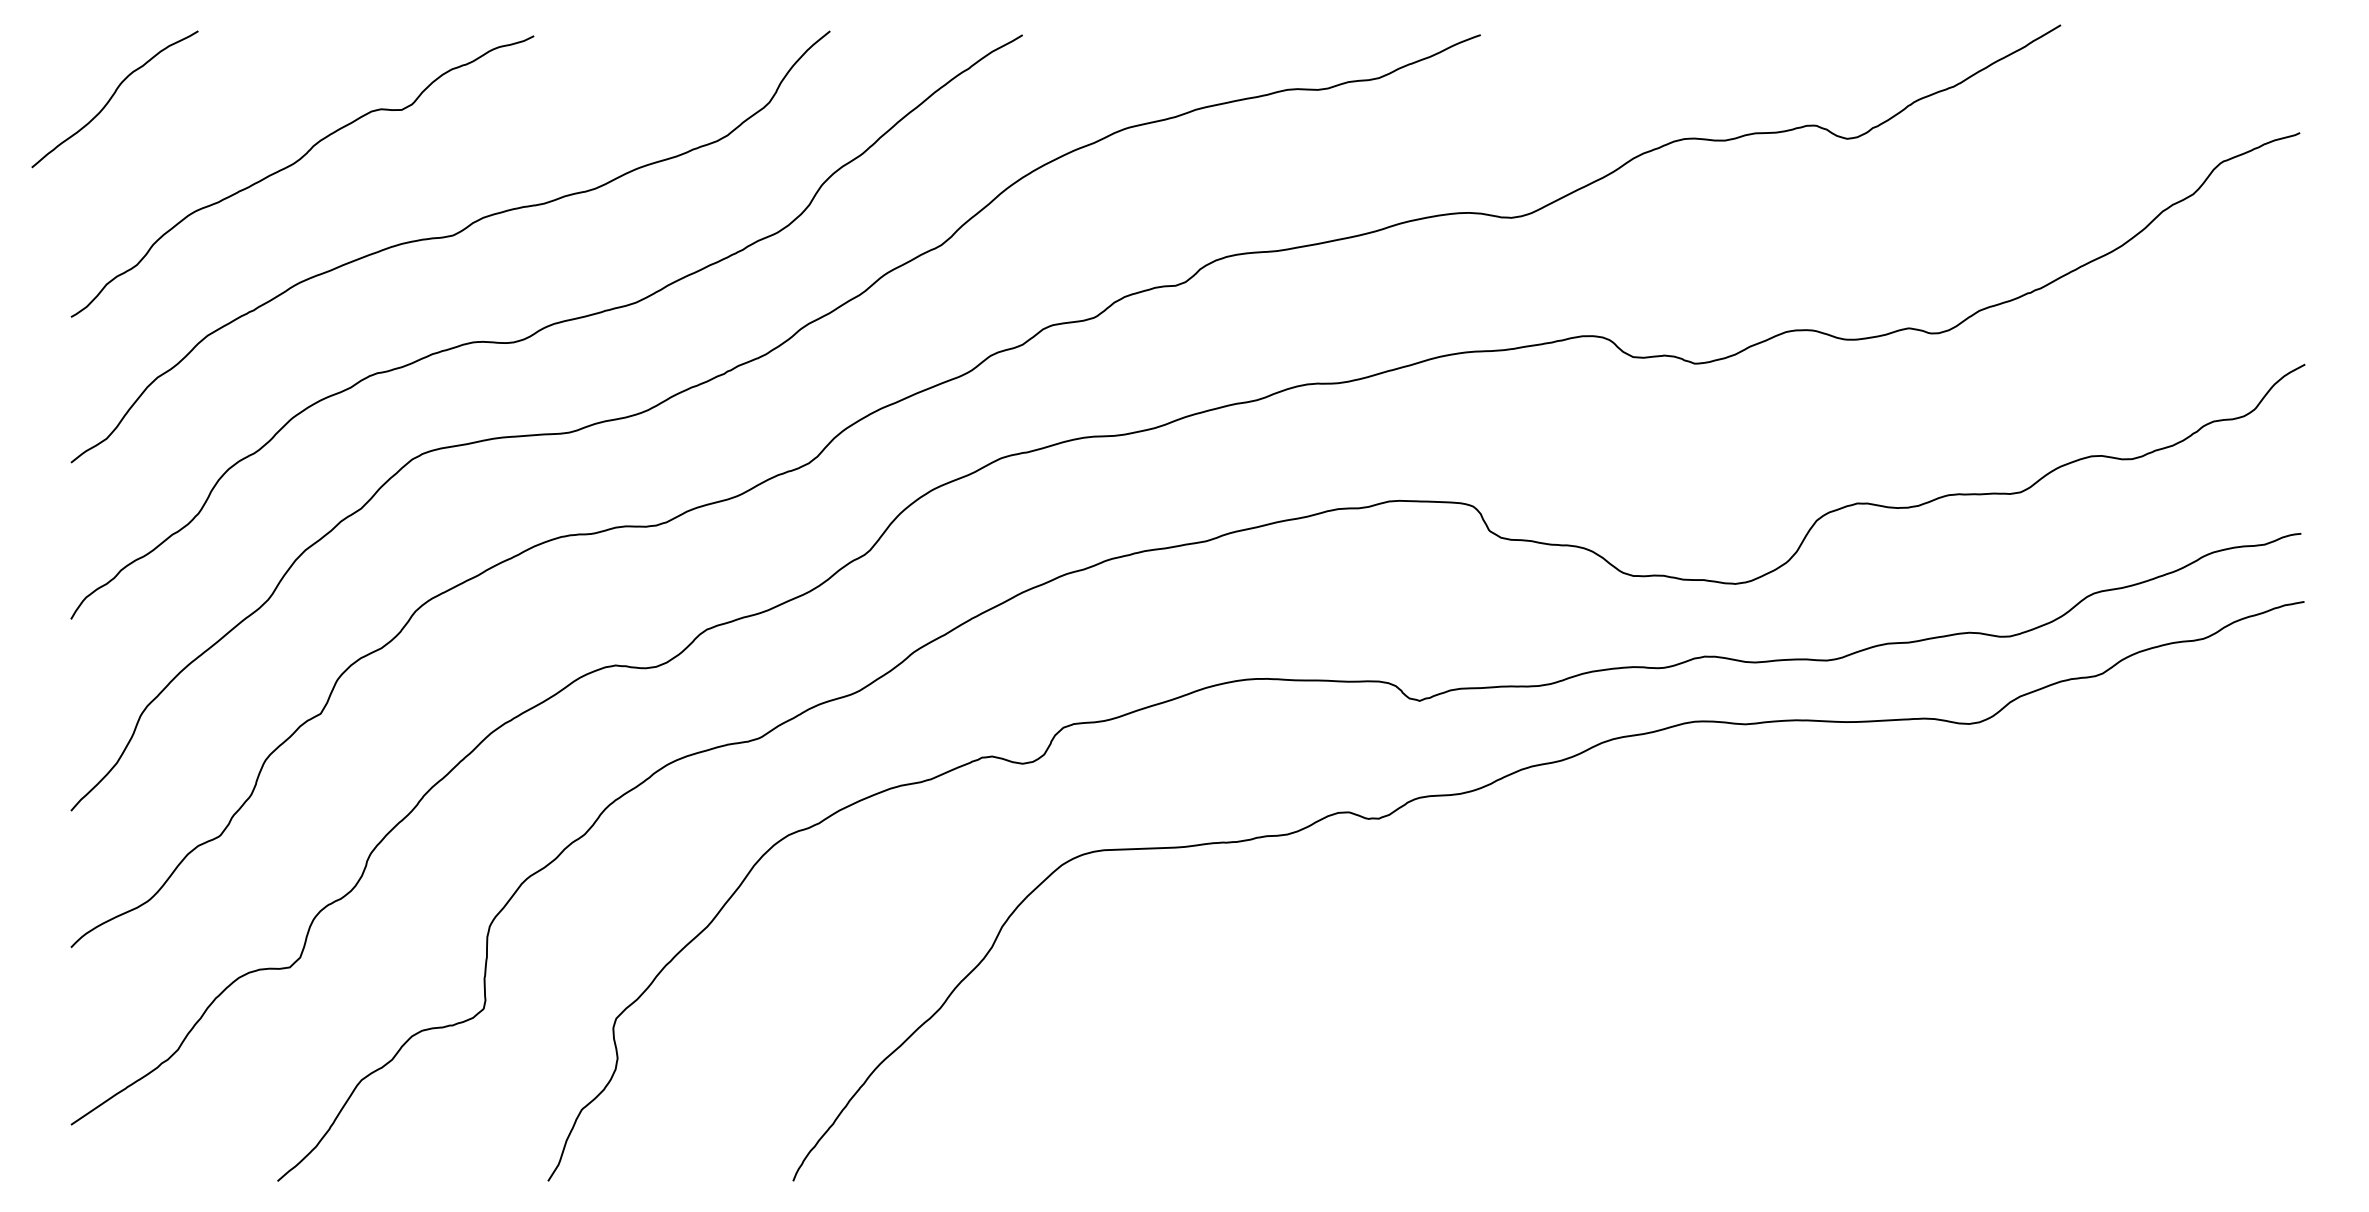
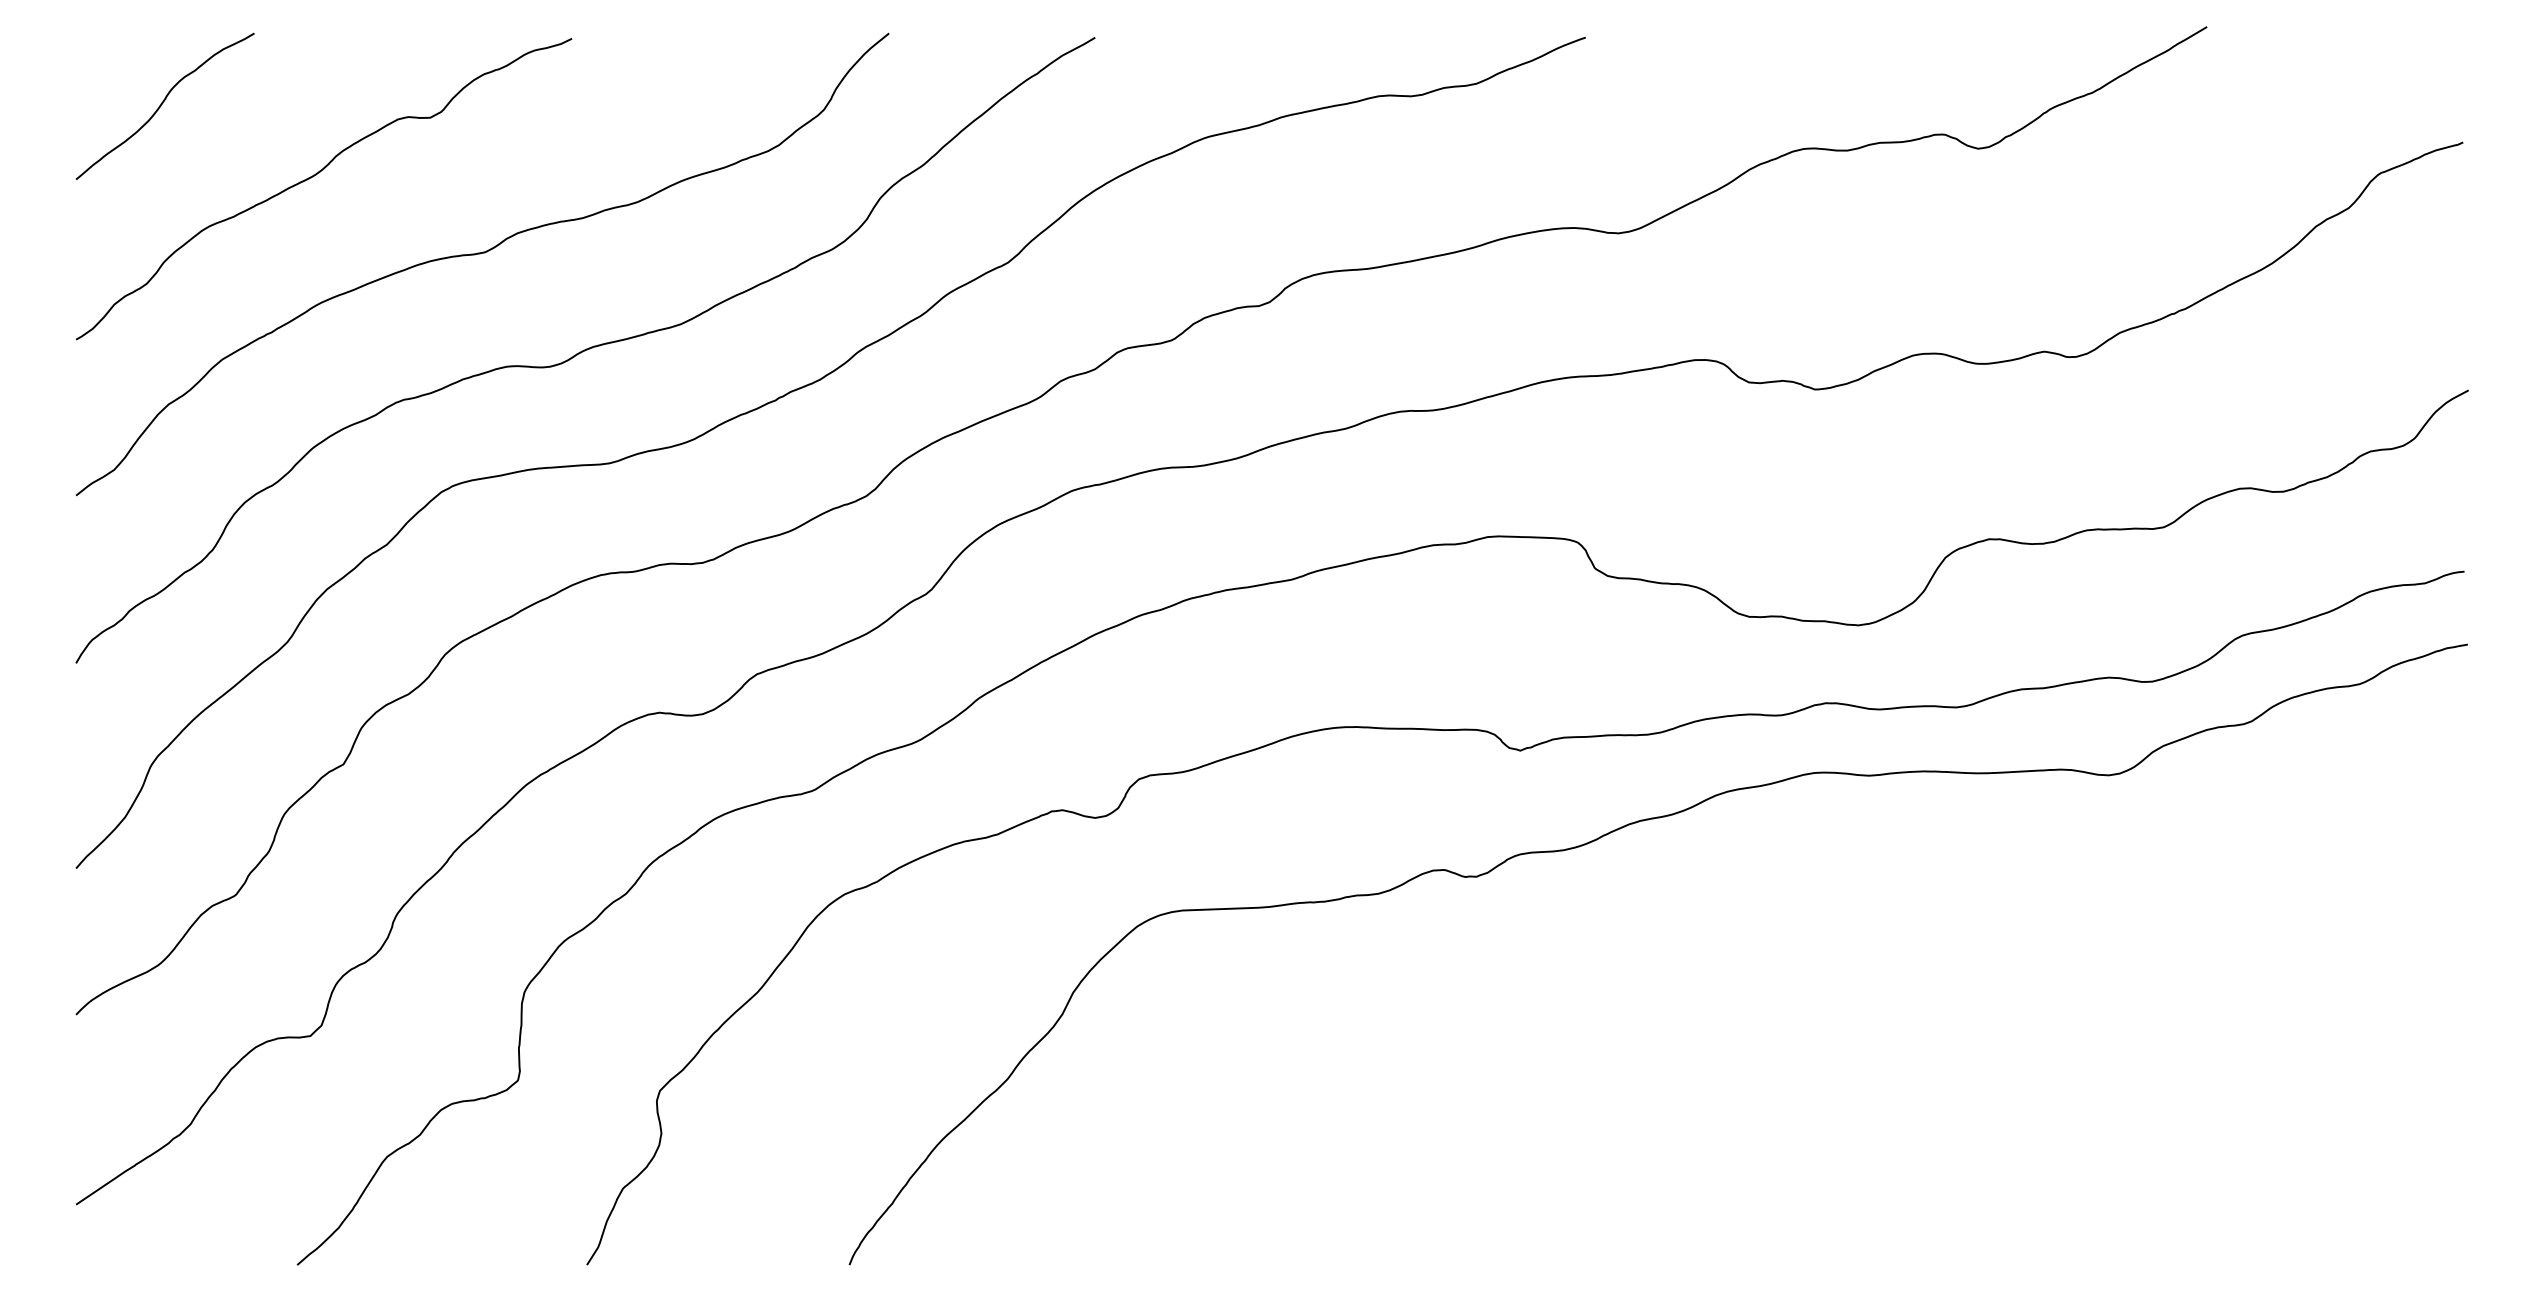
curve: (113, 96) -> (163, 103), moved

